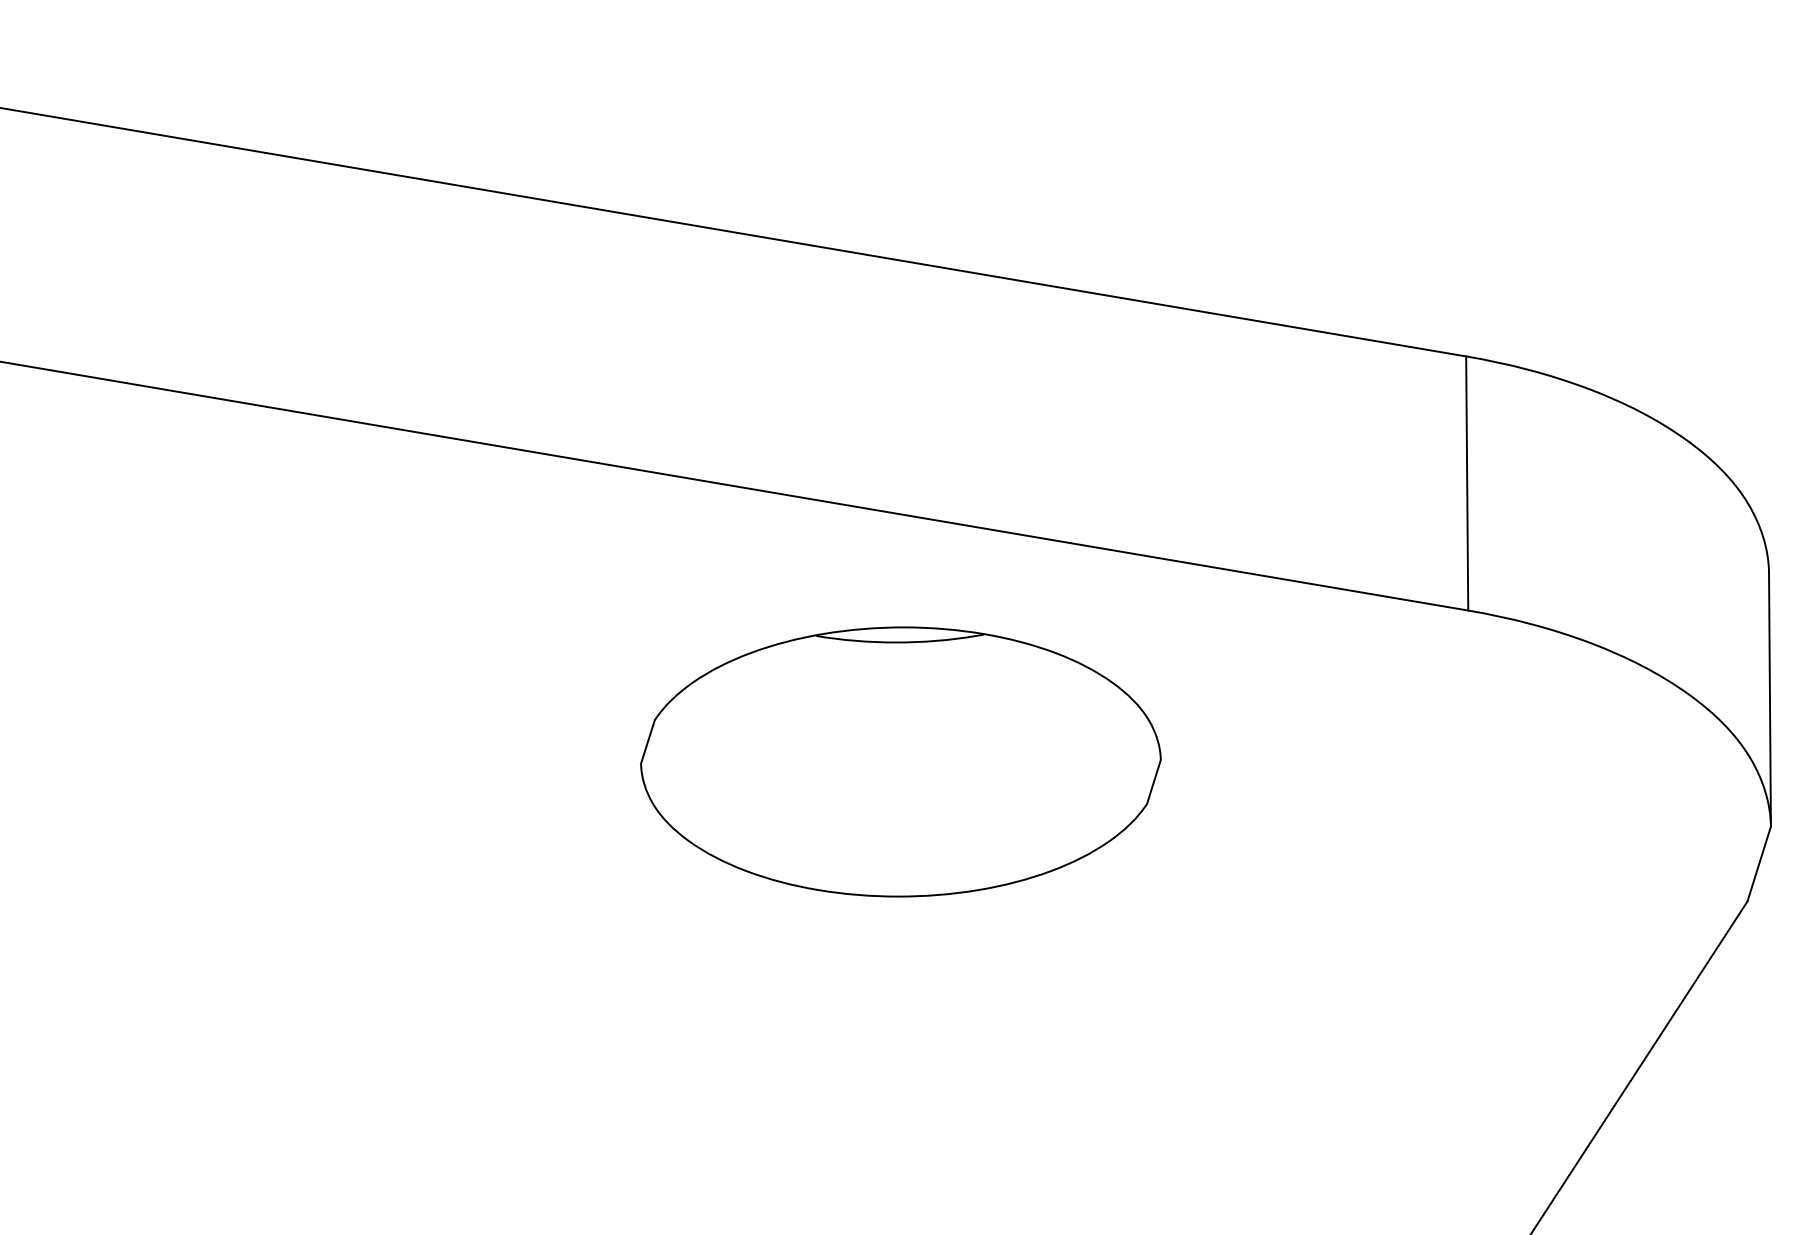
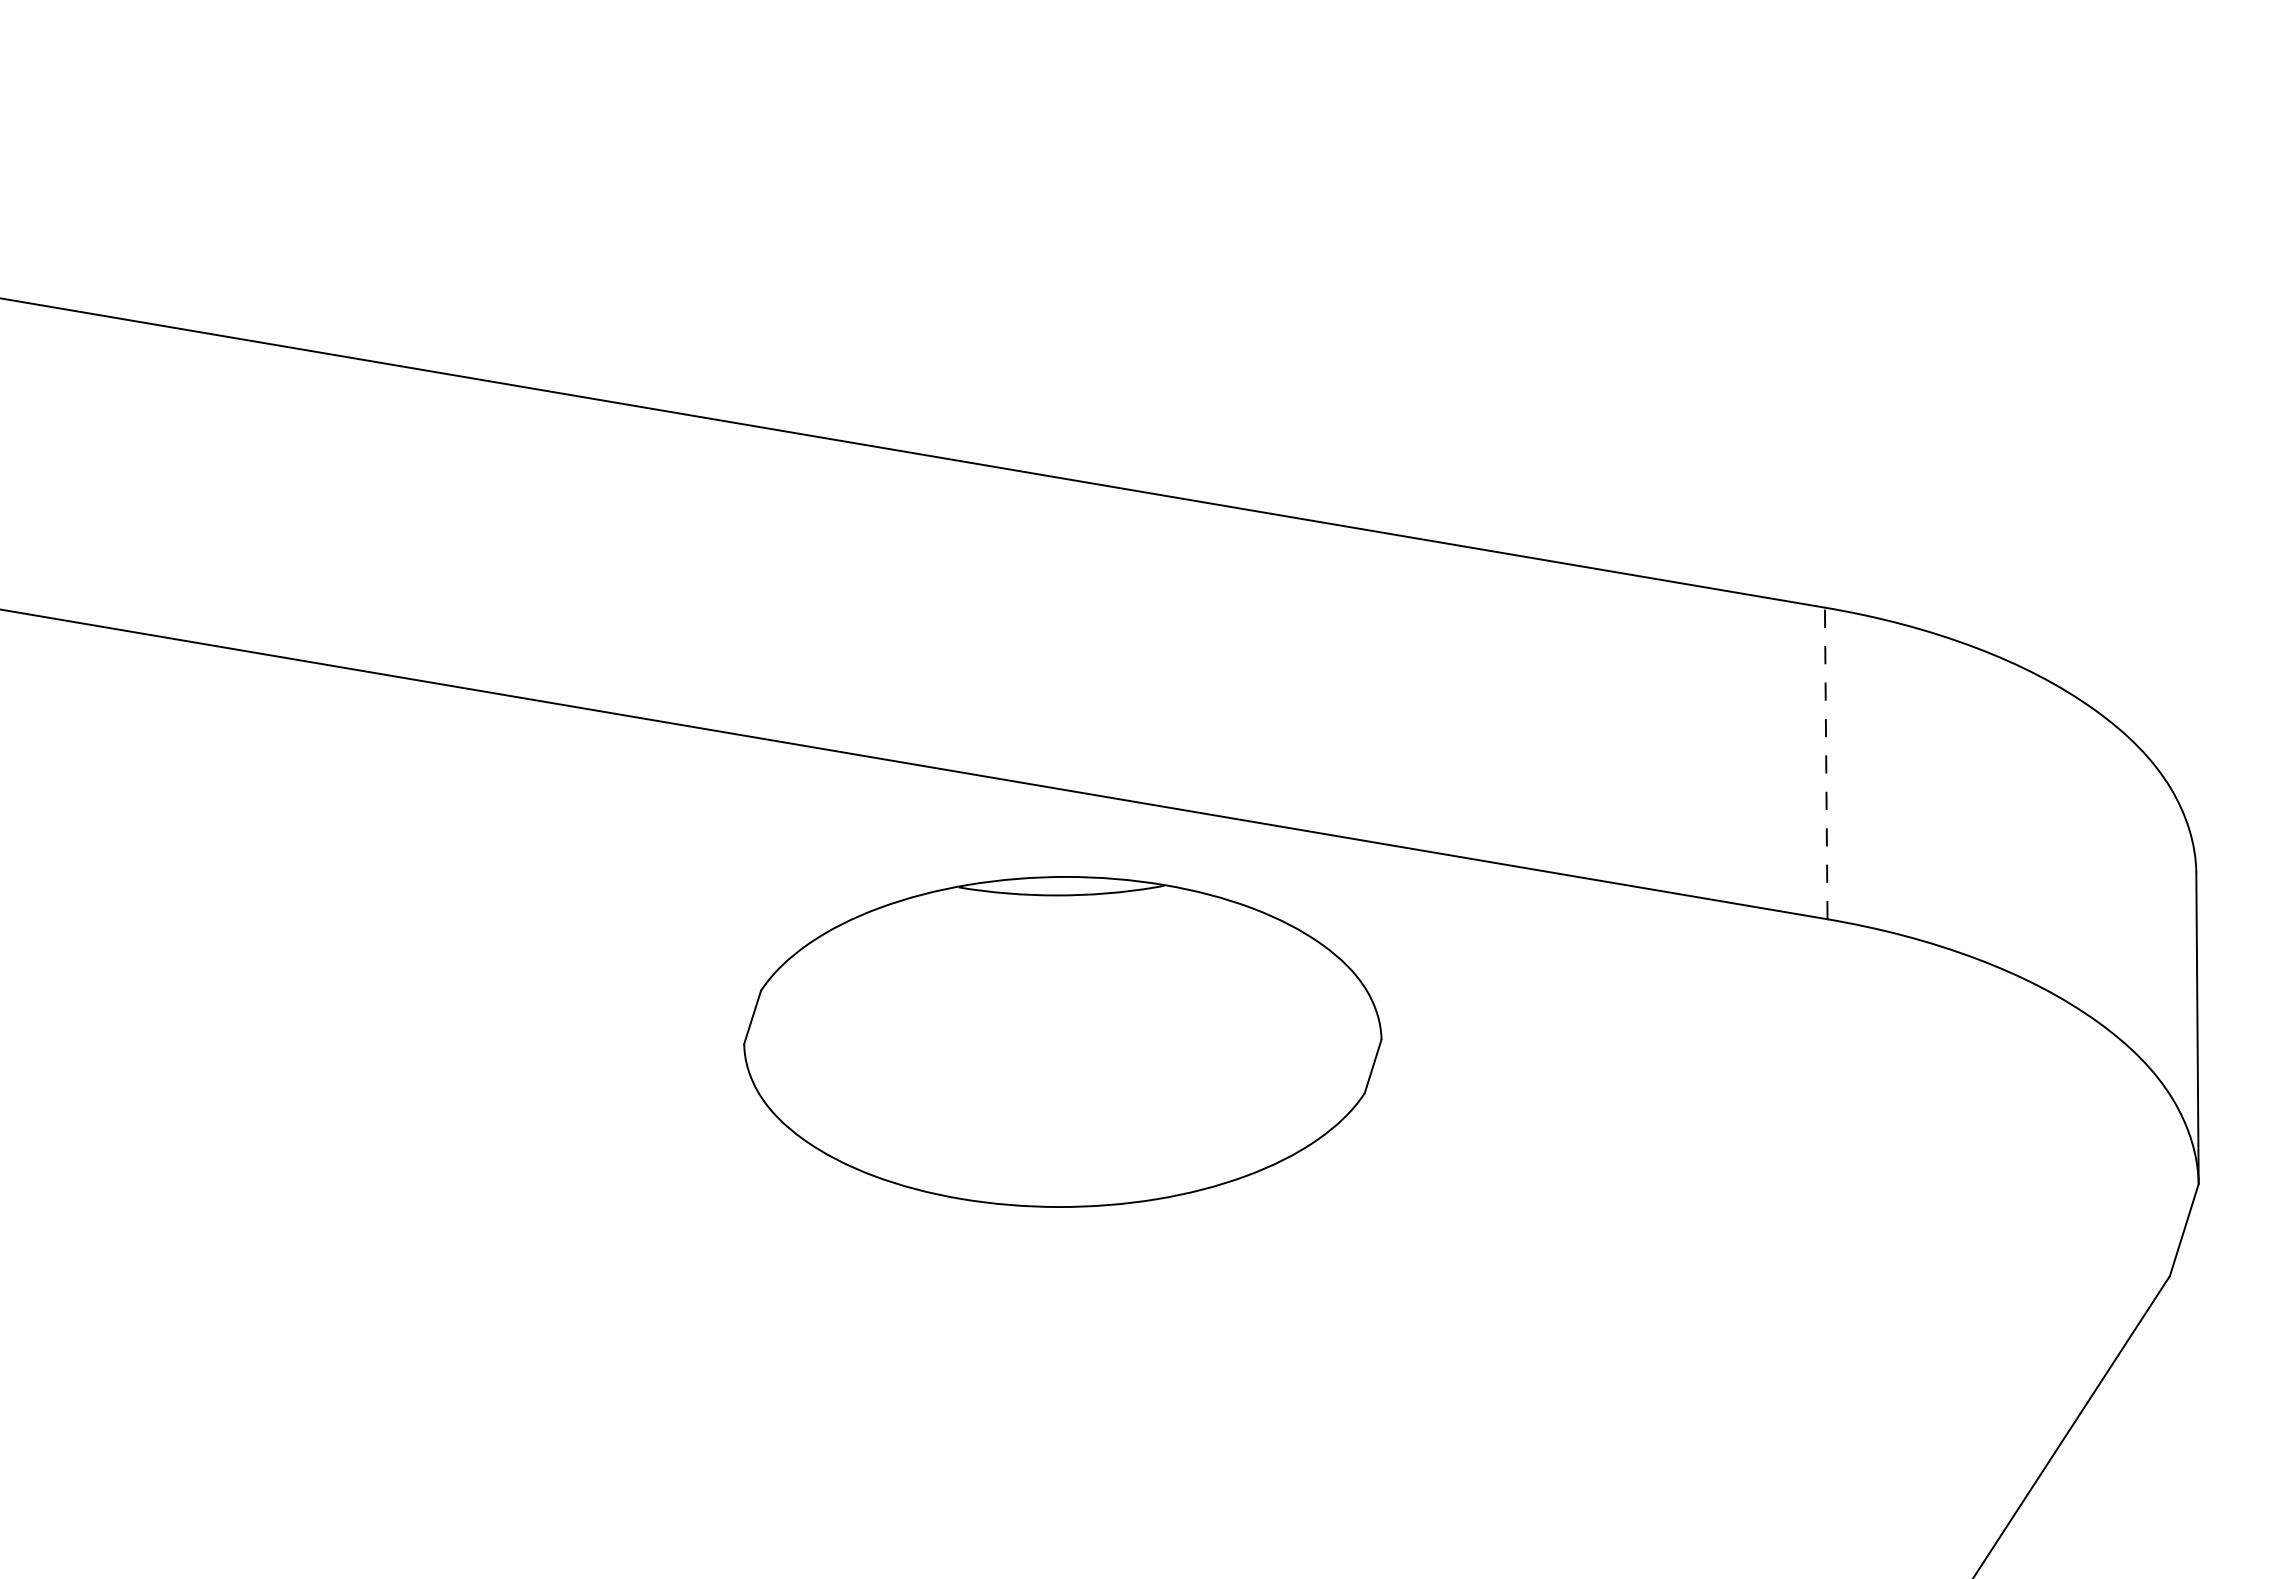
line: (1467, 483) -> (1826, 763), solid -> dashed
part: (900, 761) -> (1062, 1041), moved

